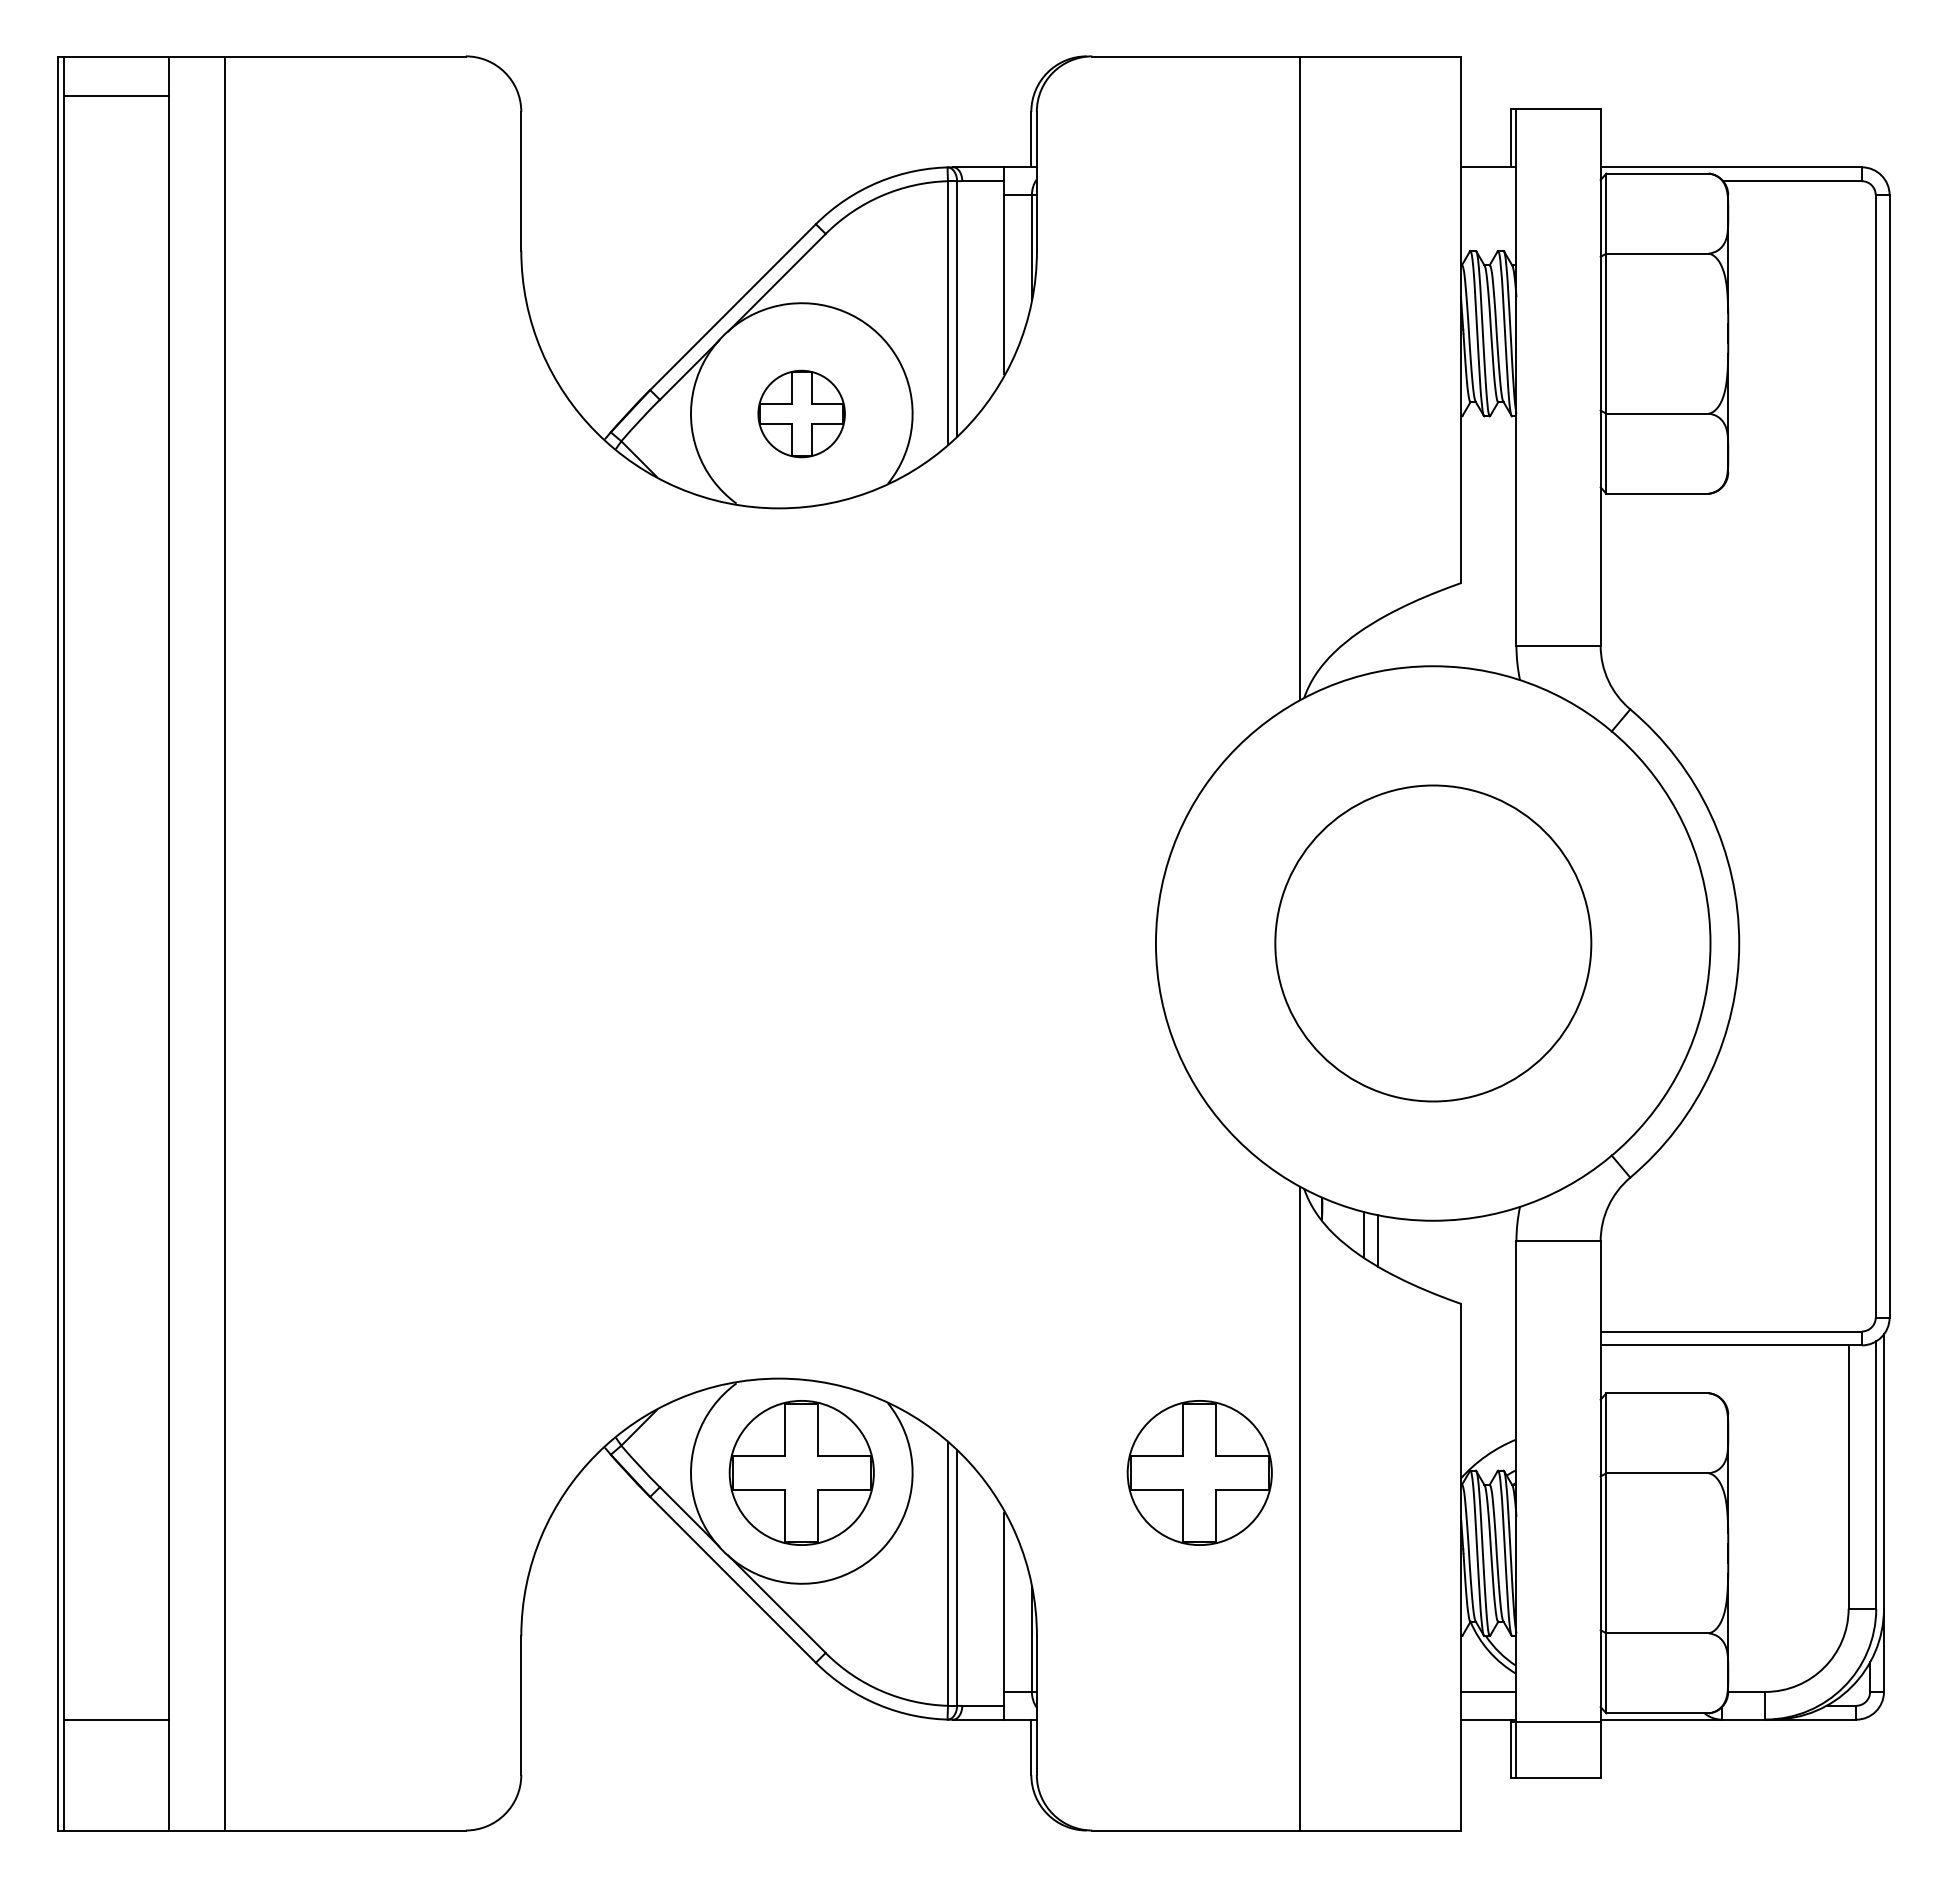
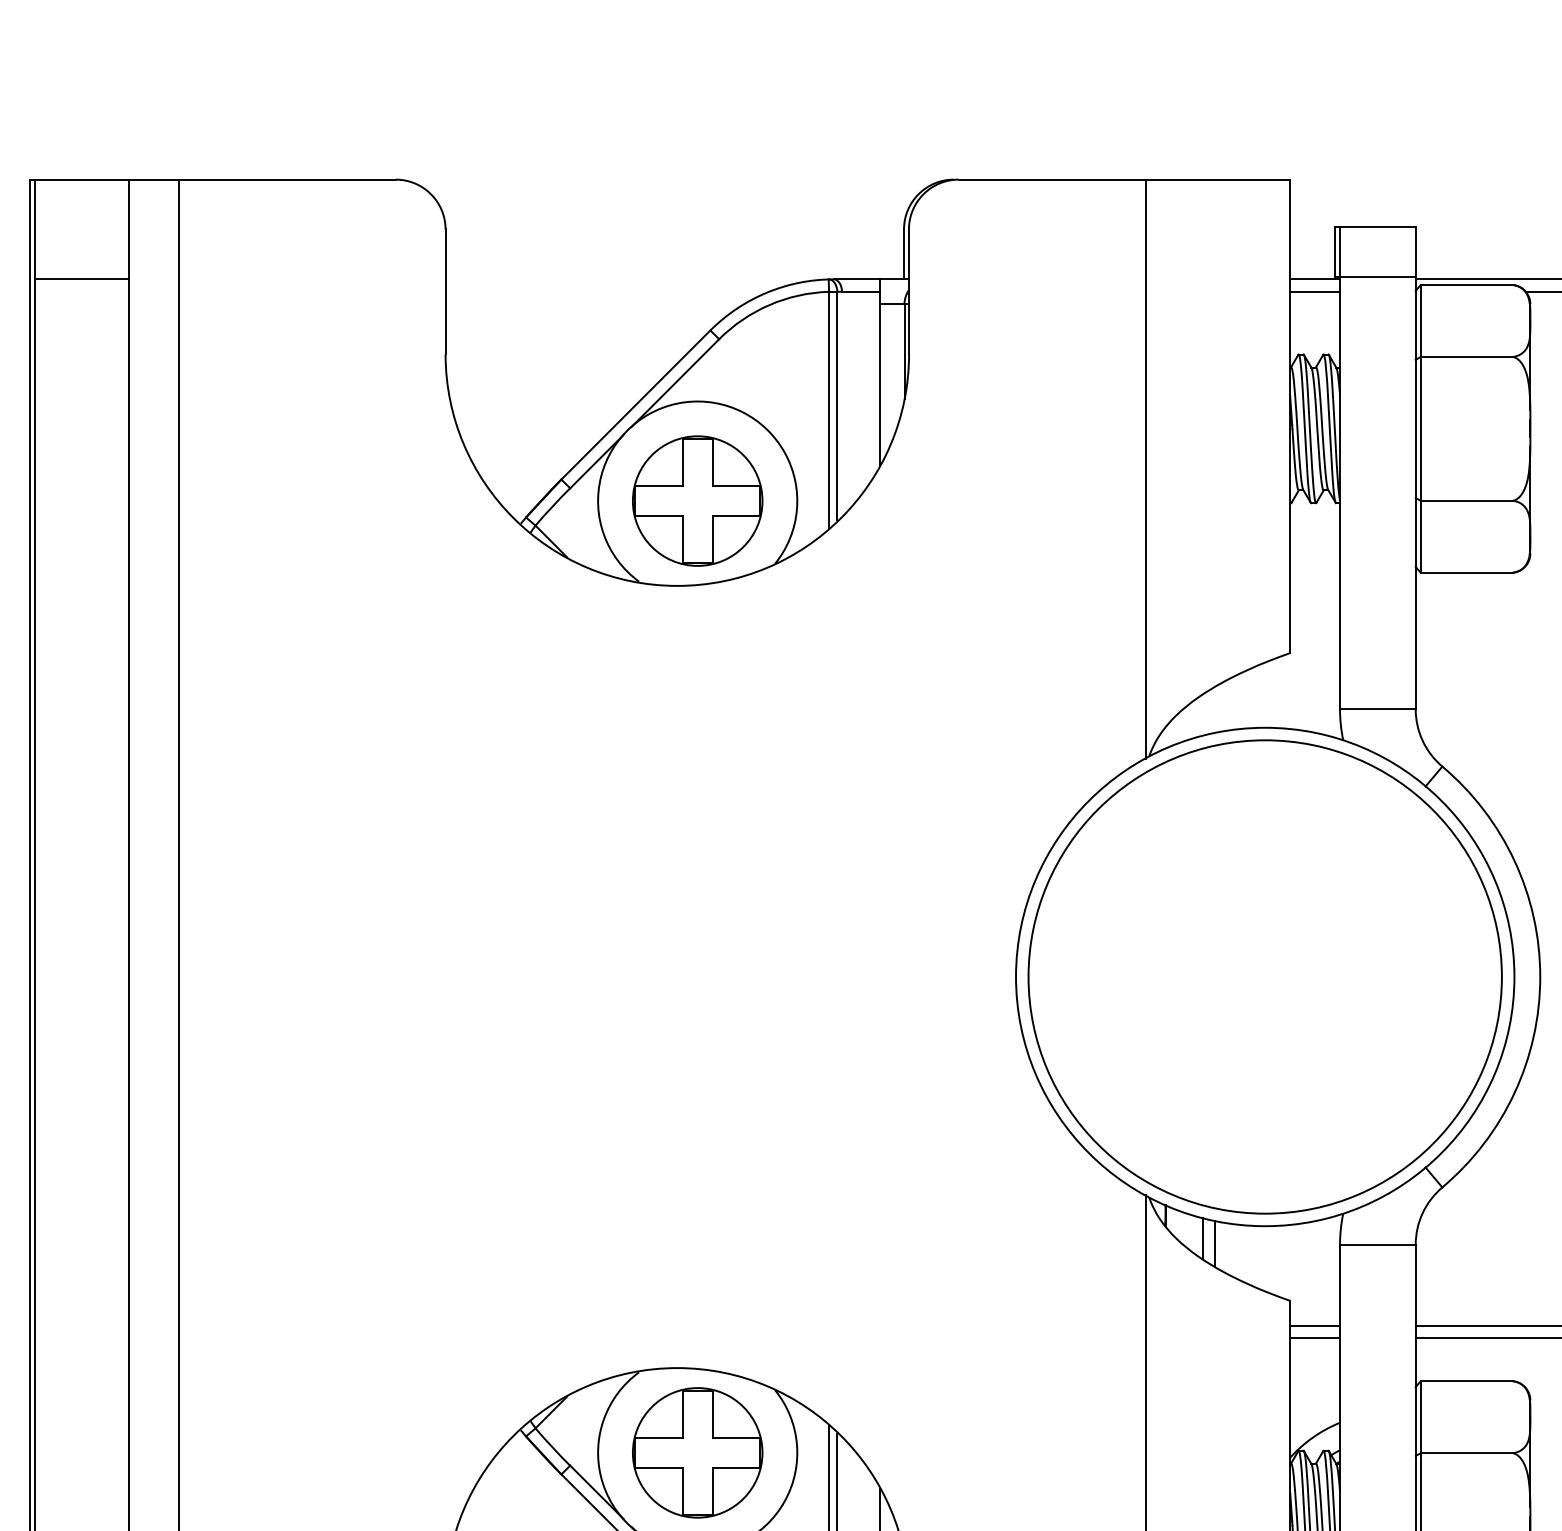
line: (116, 96) -> (81, 279), moved
line: (1555, 164) -> (1375, 276), added
line: (1488, 181) -> (1314, 292), added
part: (801, 413) -> (697, 500), size x1.67
circle: (1433, 943) -> (1265, 976), size x1.67
line: (1488, 1331) -> (1314, 1325), added
line: (1488, 1345) -> (1314, 1338), added
part: (1199, 1472) -> (1055, 1452), removed

